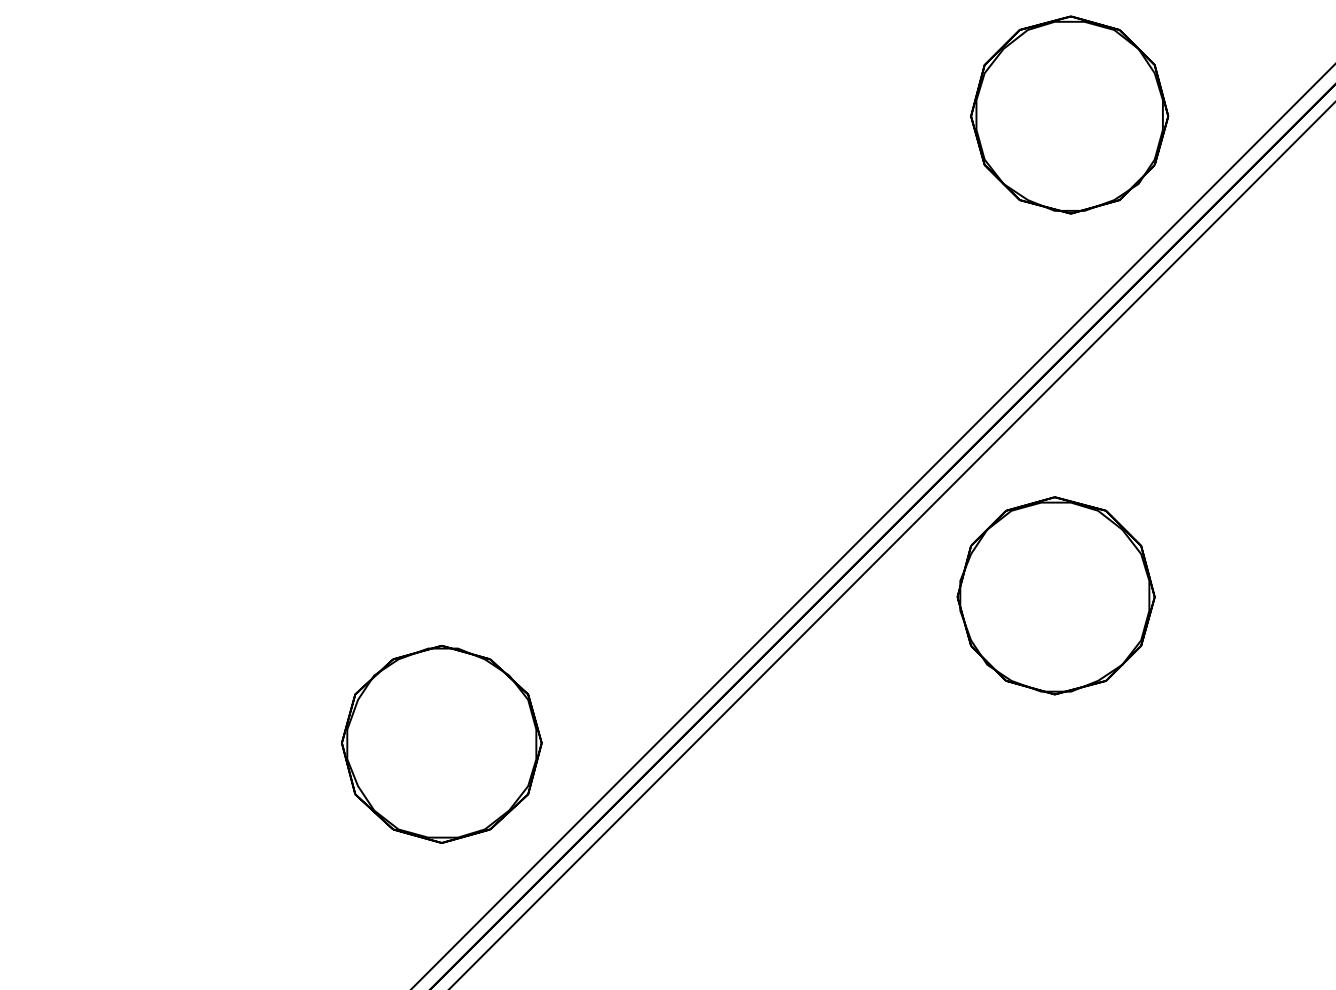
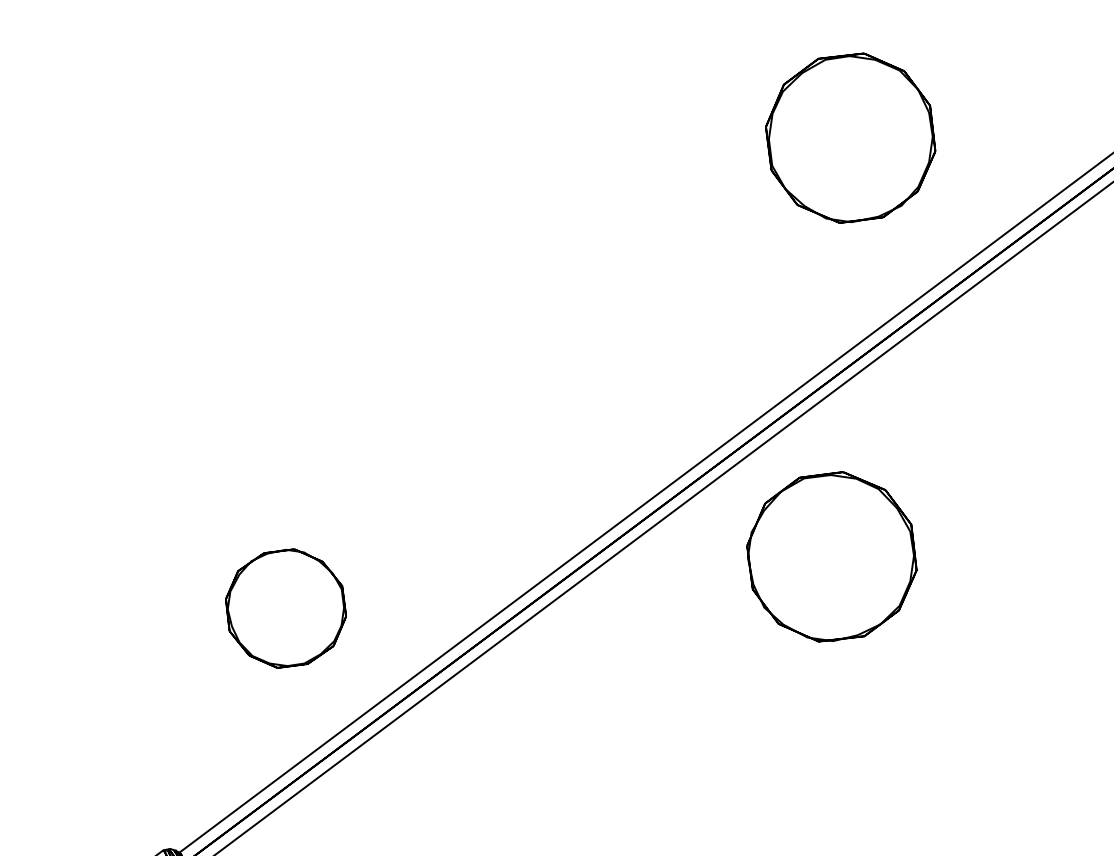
part: (1069, 114) -> (850, 137), moved
part: (441, 744) -> (285, 608), size x0.7

